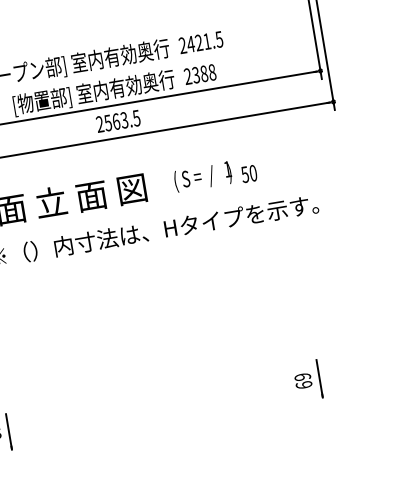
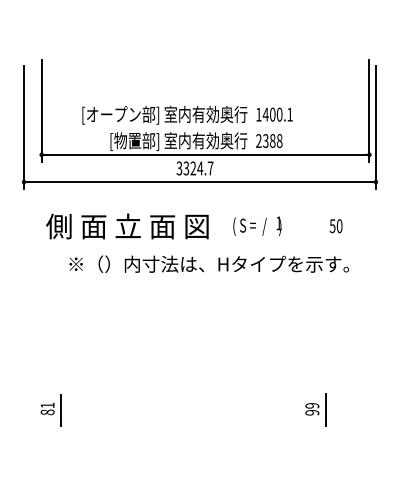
text: (201, 42) -> (274, 114), 2421.5 -> 1400.1
text: (117, 121) -> (194, 168), 2563.5 -> 3324.7
text: (248, 174) -> (335, 226), moved
text: (304, 384) -> (312, 412), 69 -> 99

